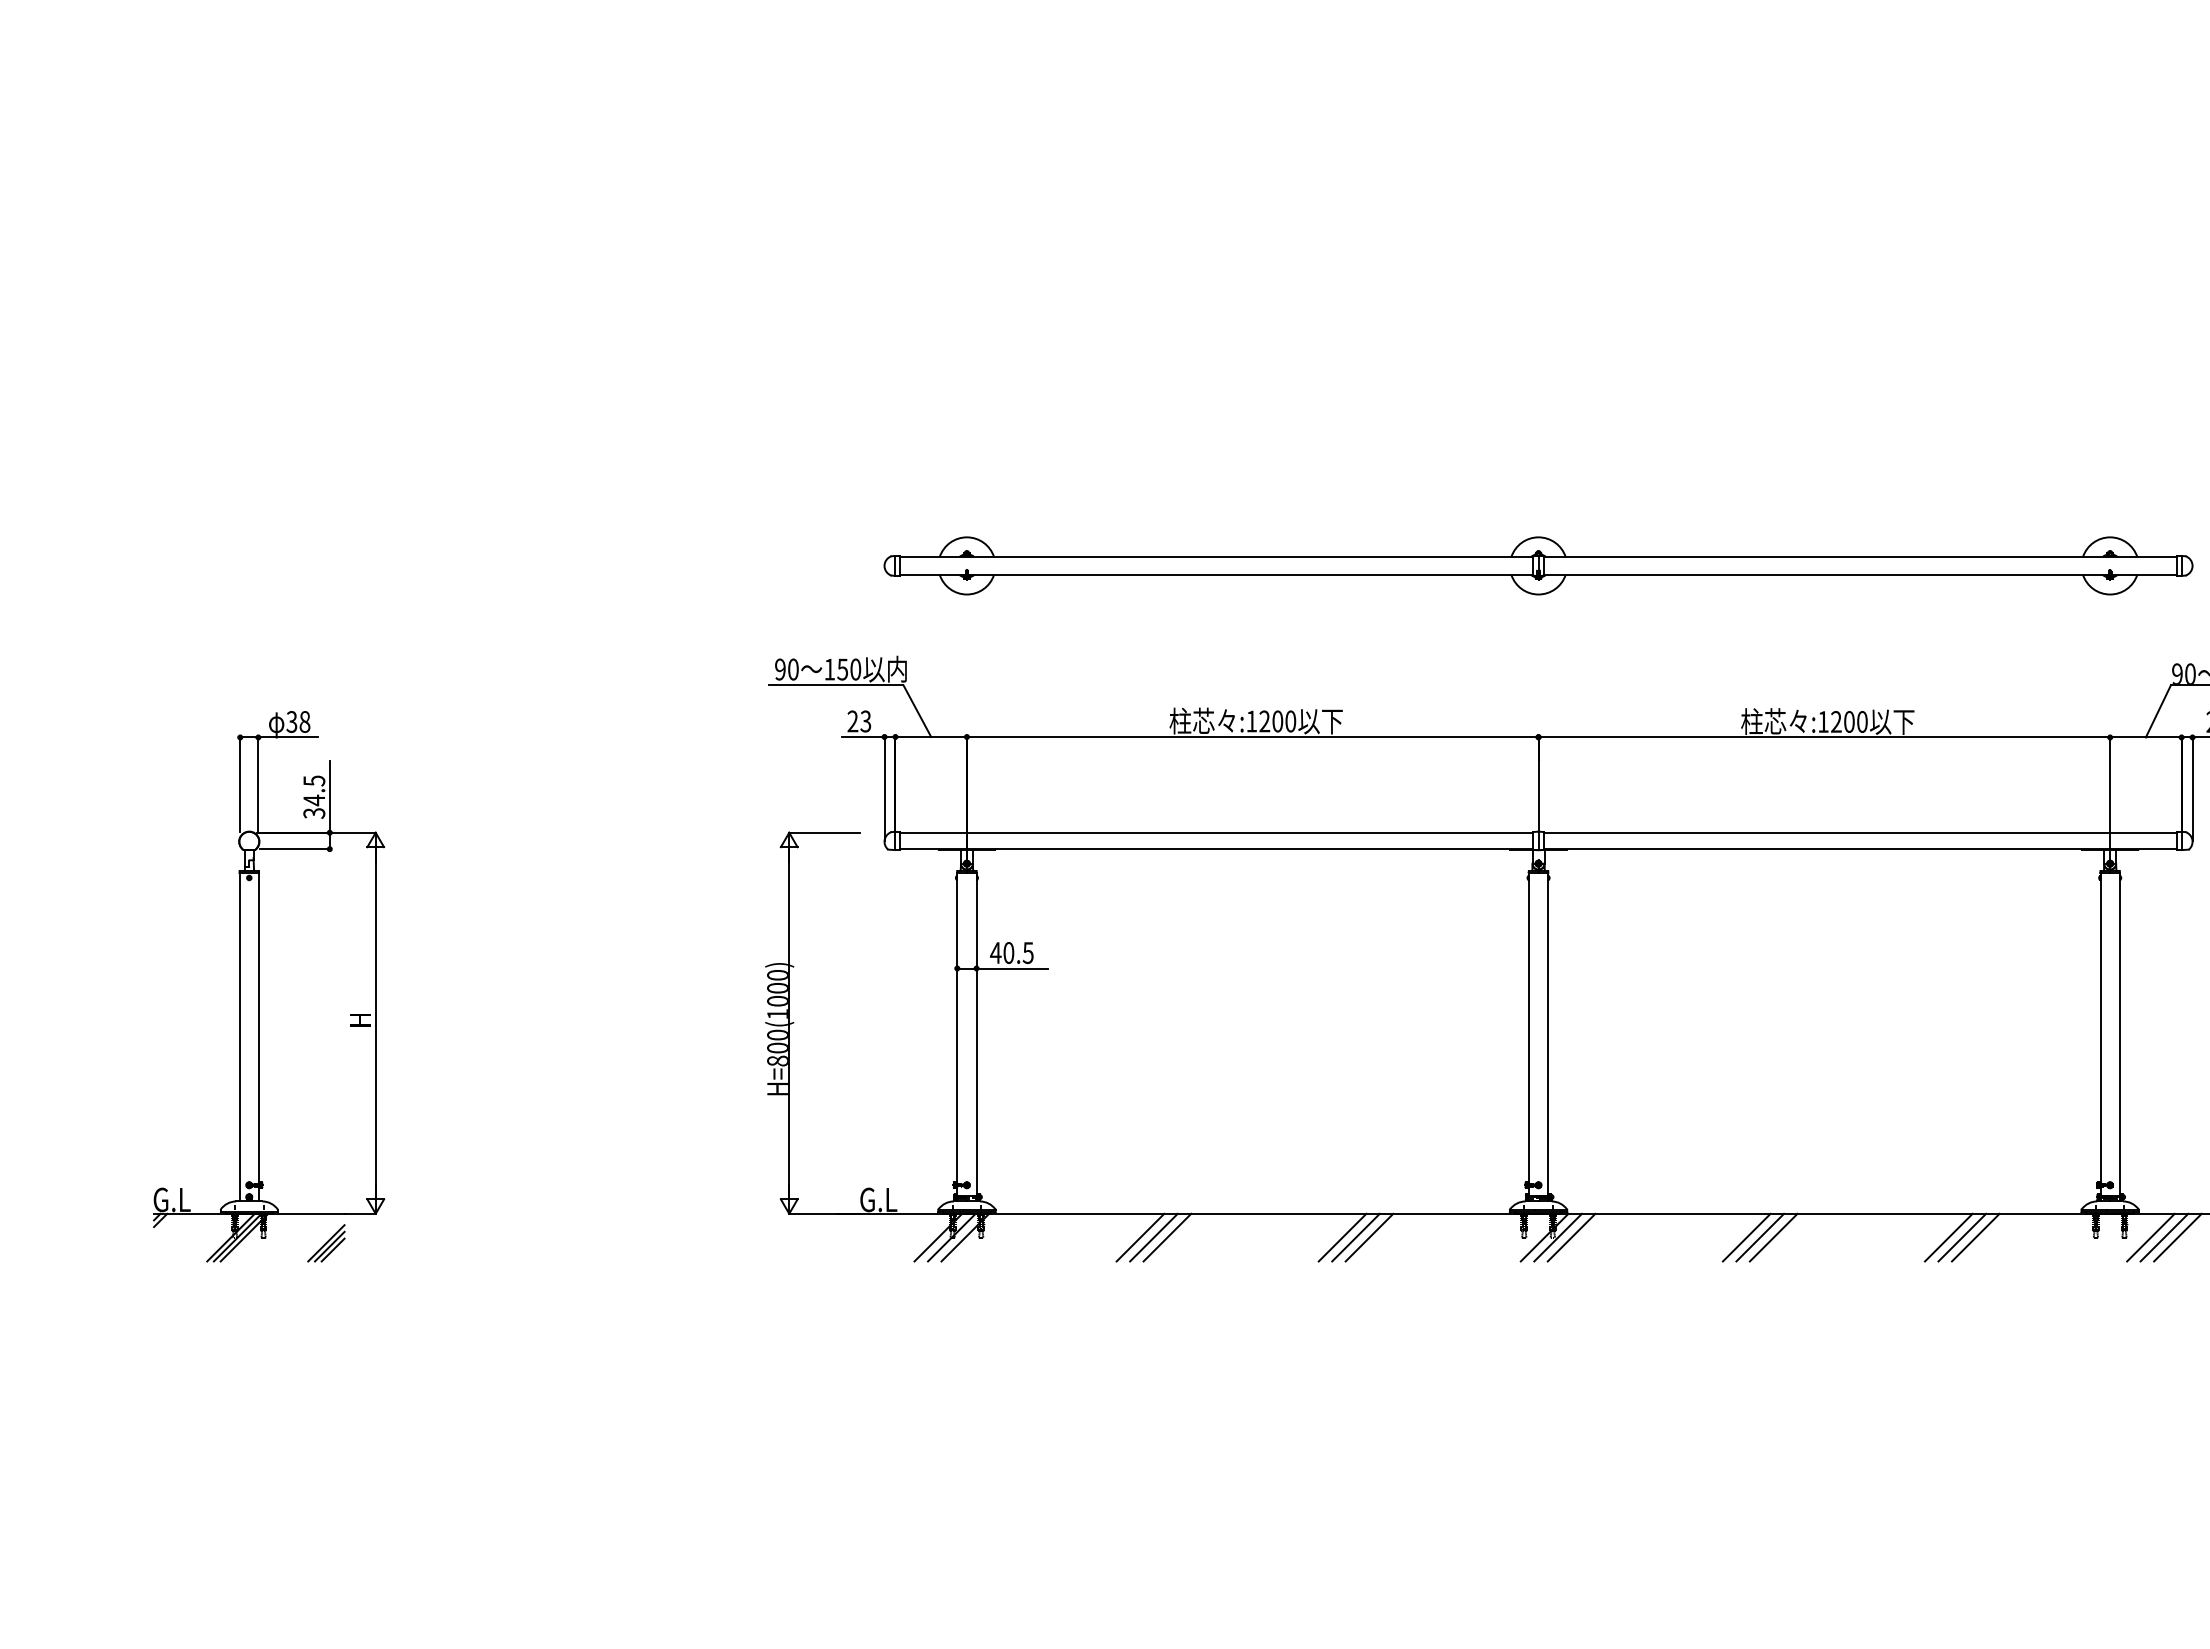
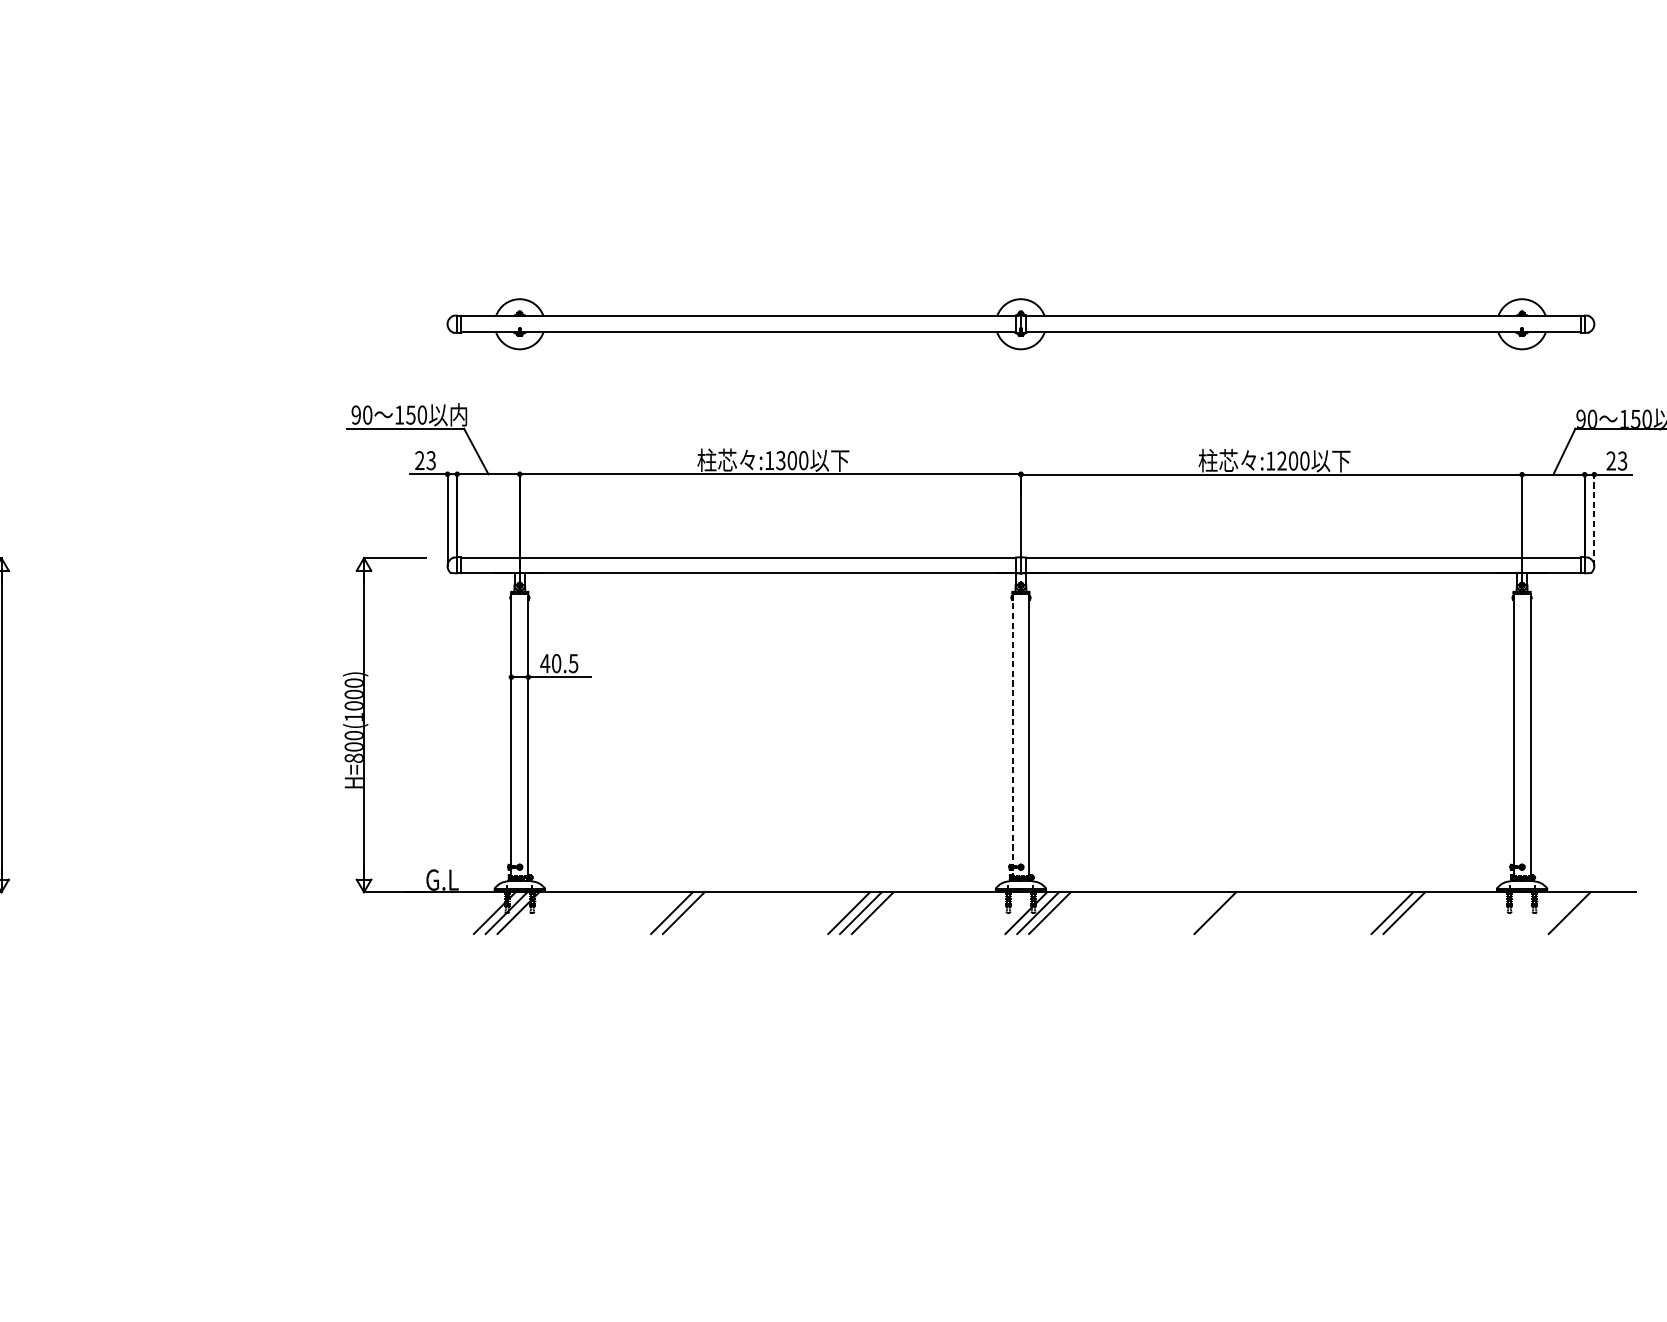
text: (1264, 721) -> (780, 460), :1200 -> :1300
line: (2192, 788) -> (1594, 519), solid -> dashed
line: (1528, 1037) -> (1012, 737), solid -> dashed
line: (1167, 1237) -> (695, 913), removed
line: (1746, 1237) -> (1203, 913), removed
line: (1773, 1237) -> (1226, 913), removed
line: (1948, 1237) -> (1380, 913), removed
line: (2150, 1237) -> (1557, 913), removed
line: (2177, 1237) -> (1581, 913), removed

